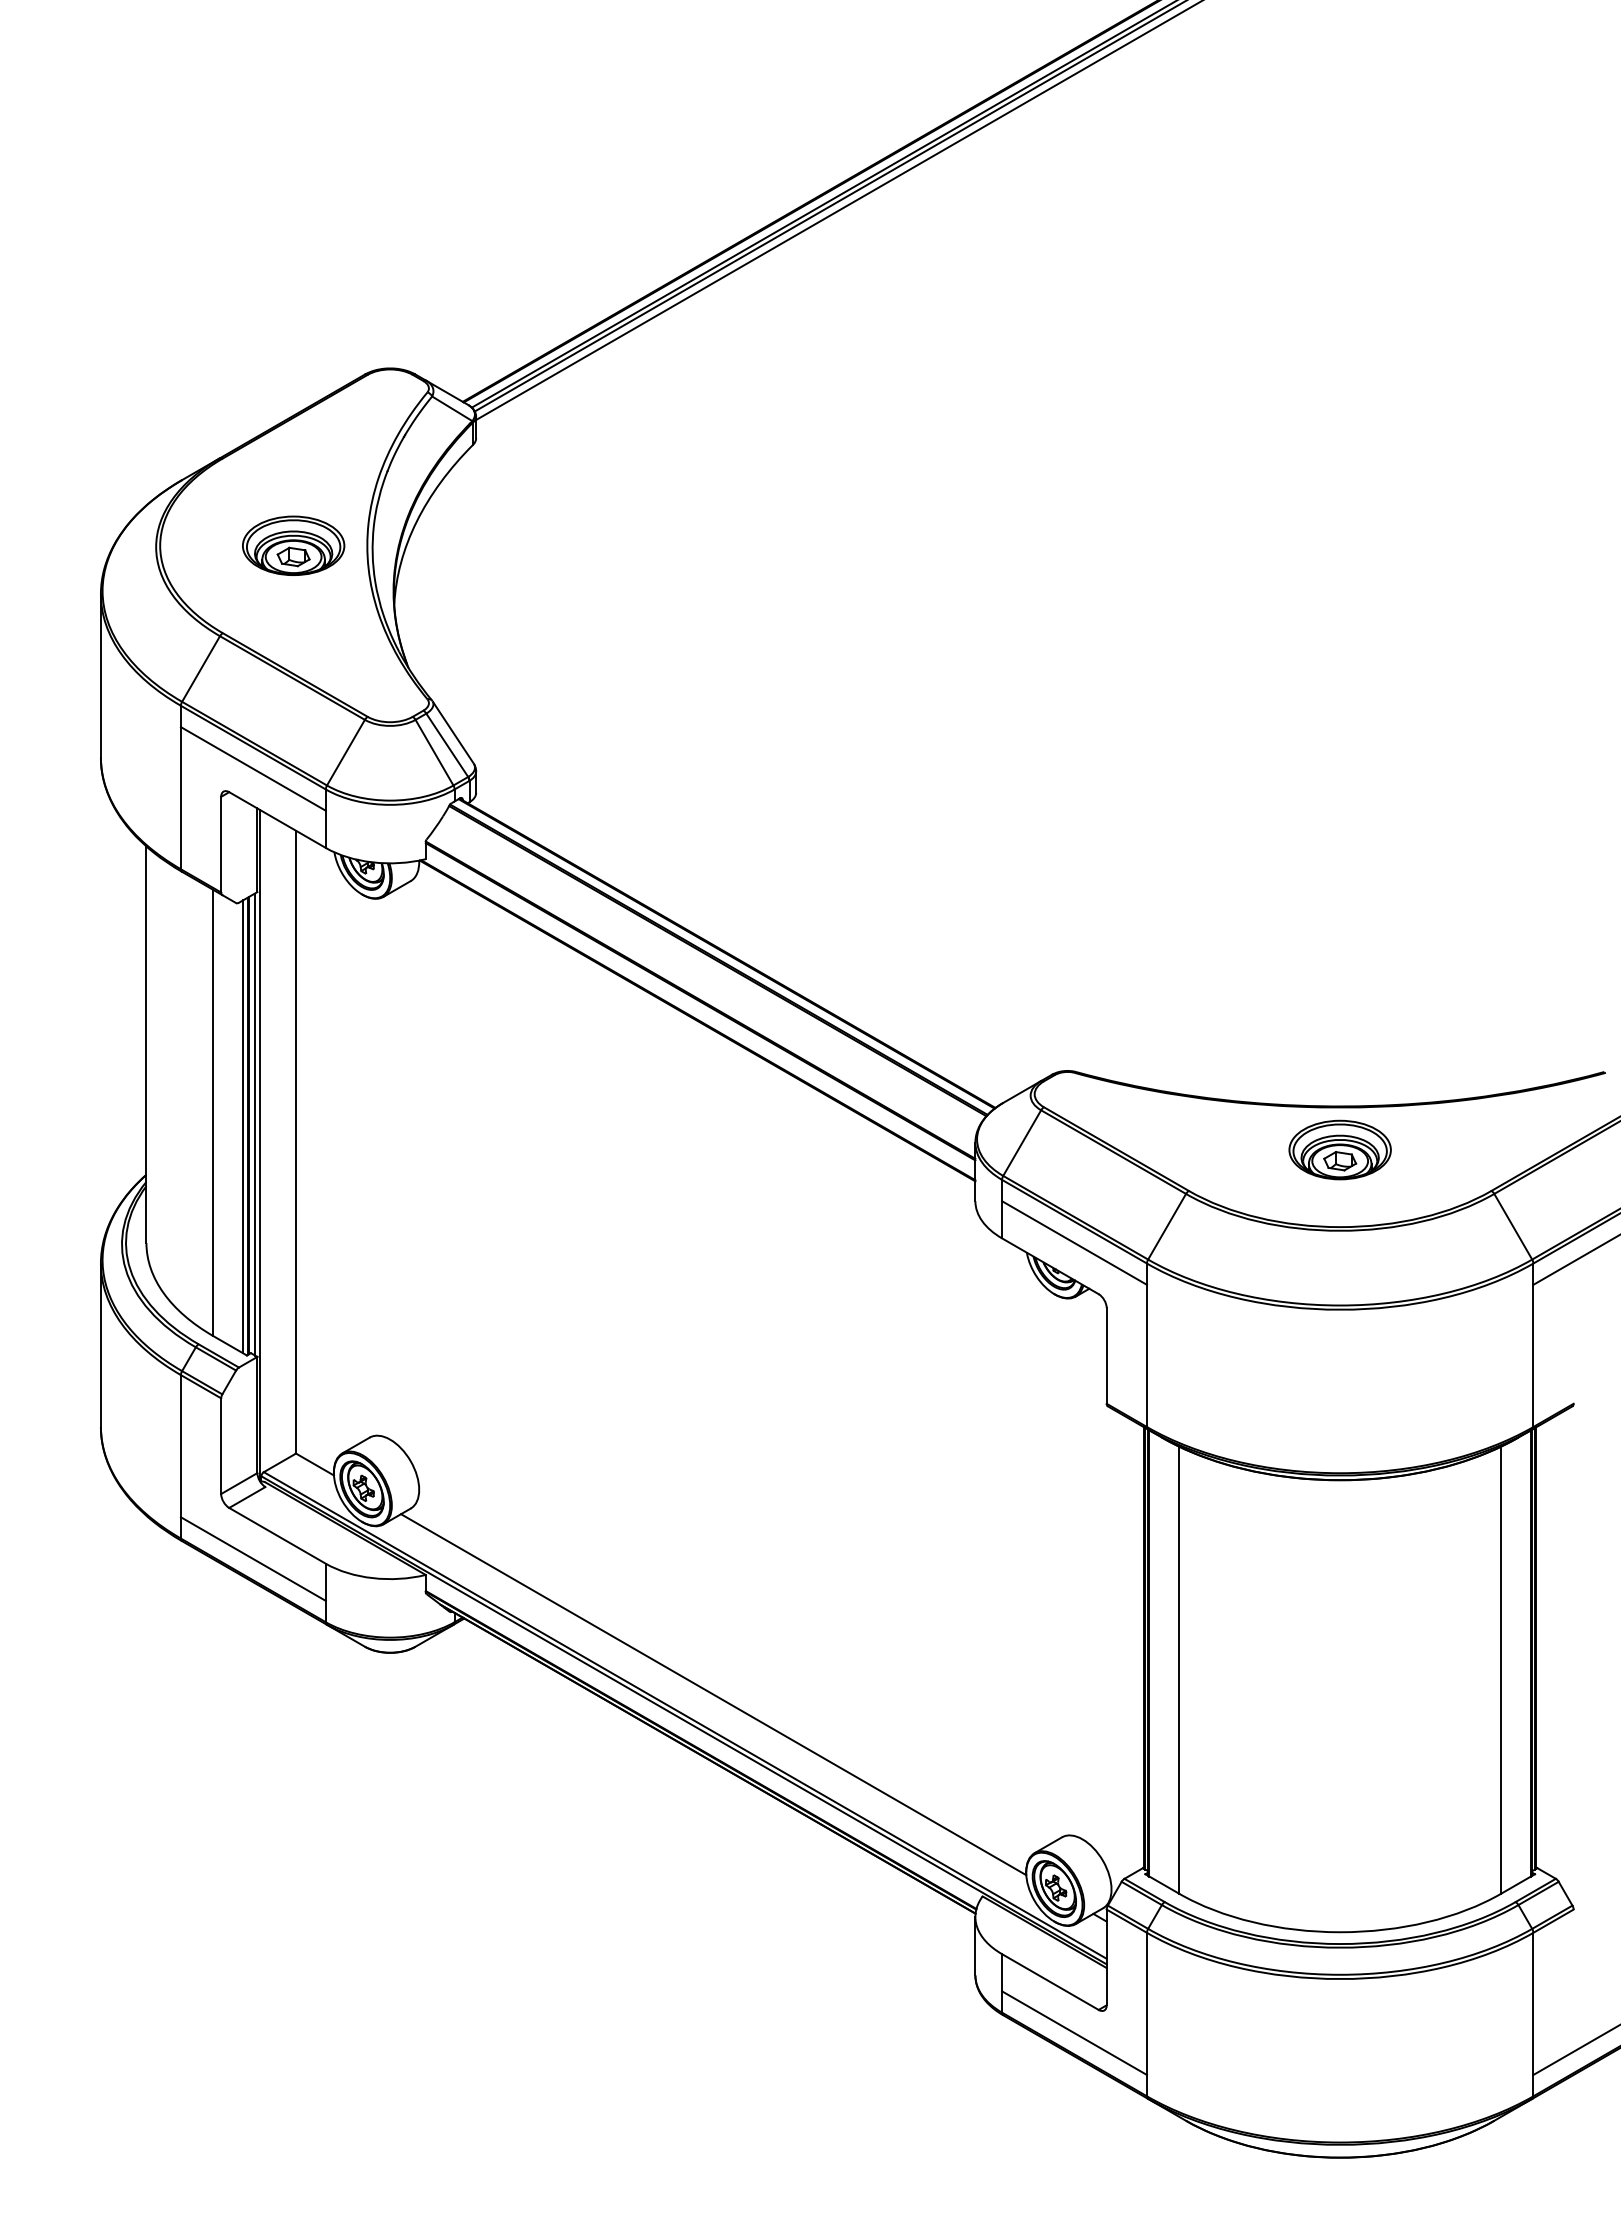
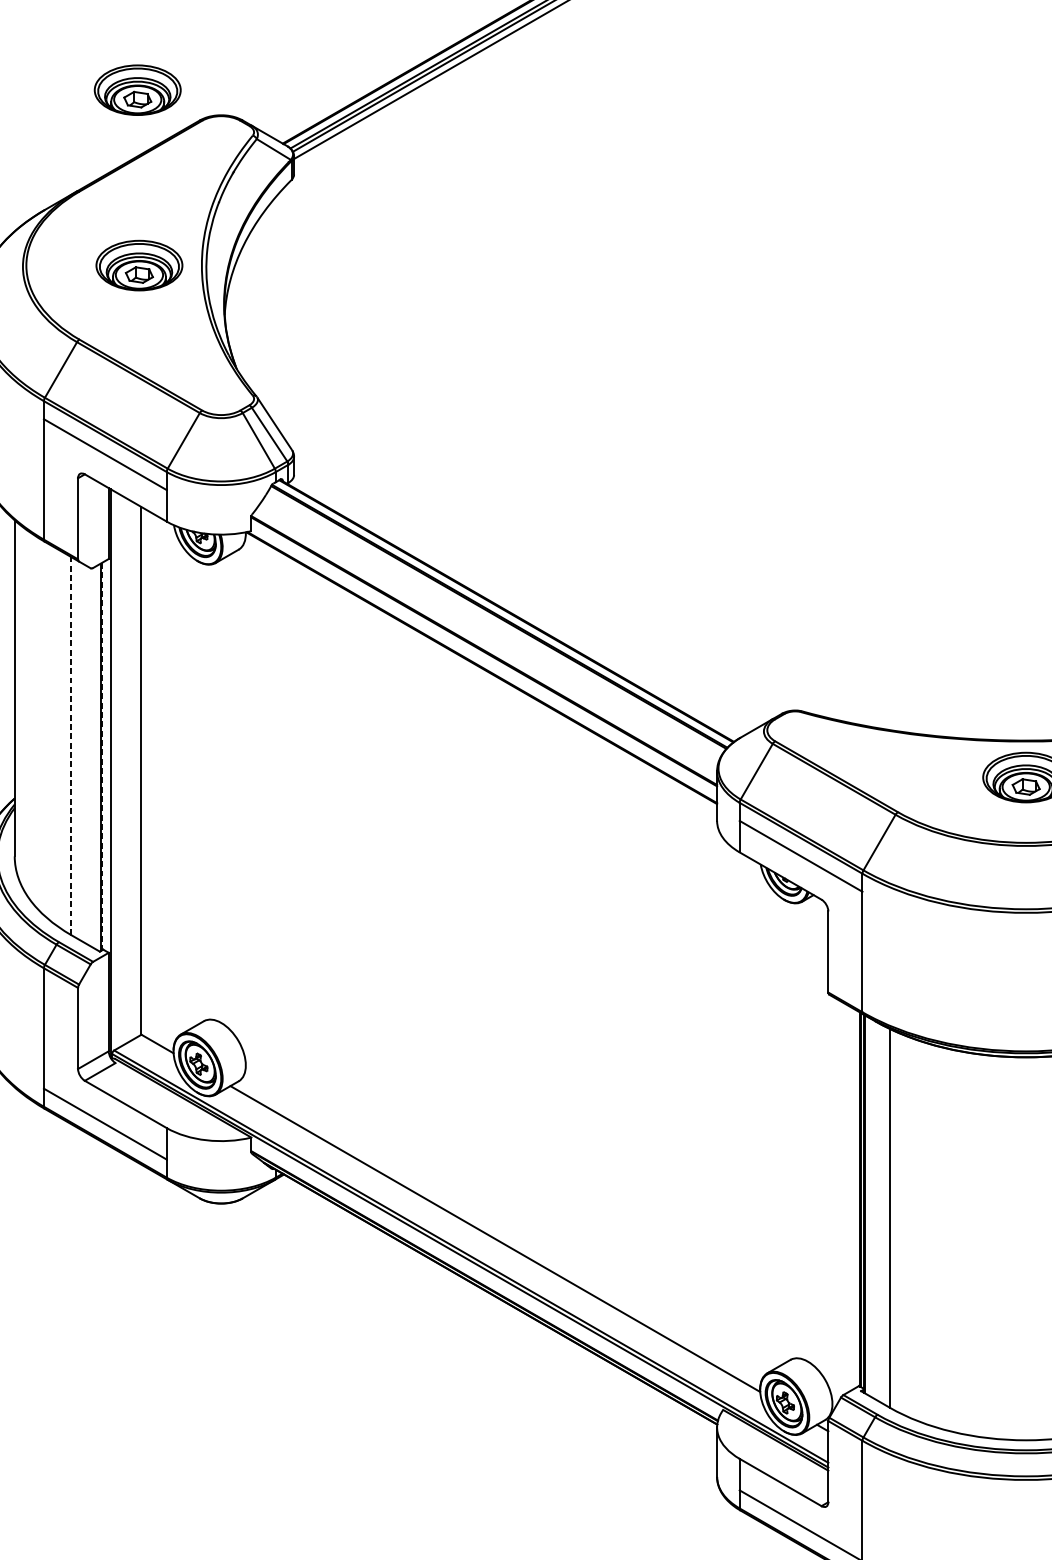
part: (291, 338) -> (137, 89), added
line: (213, 1112) -> (71, 745), solid -> dashed
line: (255, 1124) -> (107, 755), removed
line: (249, 1125) -> (102, 756), solid -> dashed
line: (242, 1126) -> (96, 757), removed

